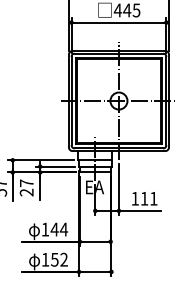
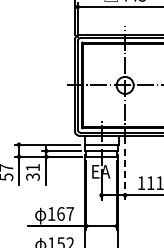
text: (26, 187) -> (32, 171), 27 -> 31
line: (118, 190) -> (124, 174), solid -> dashed
text: (59, 229) -> (65, 213), 144 -> 167

